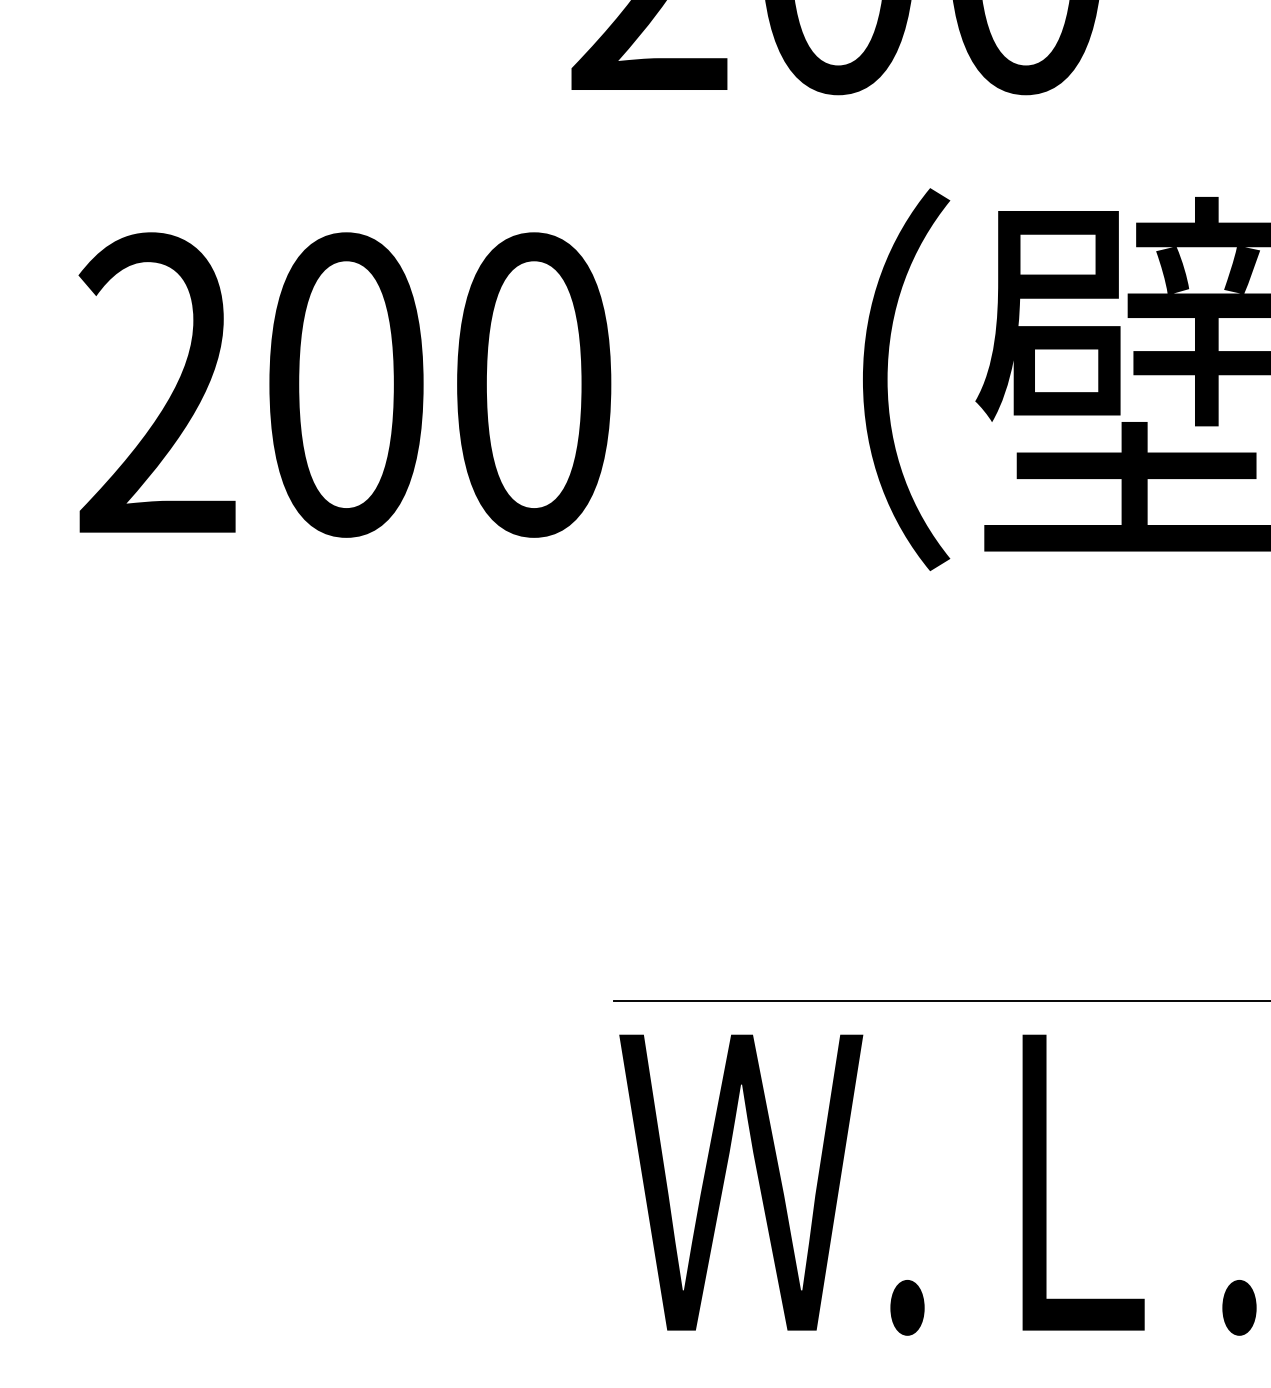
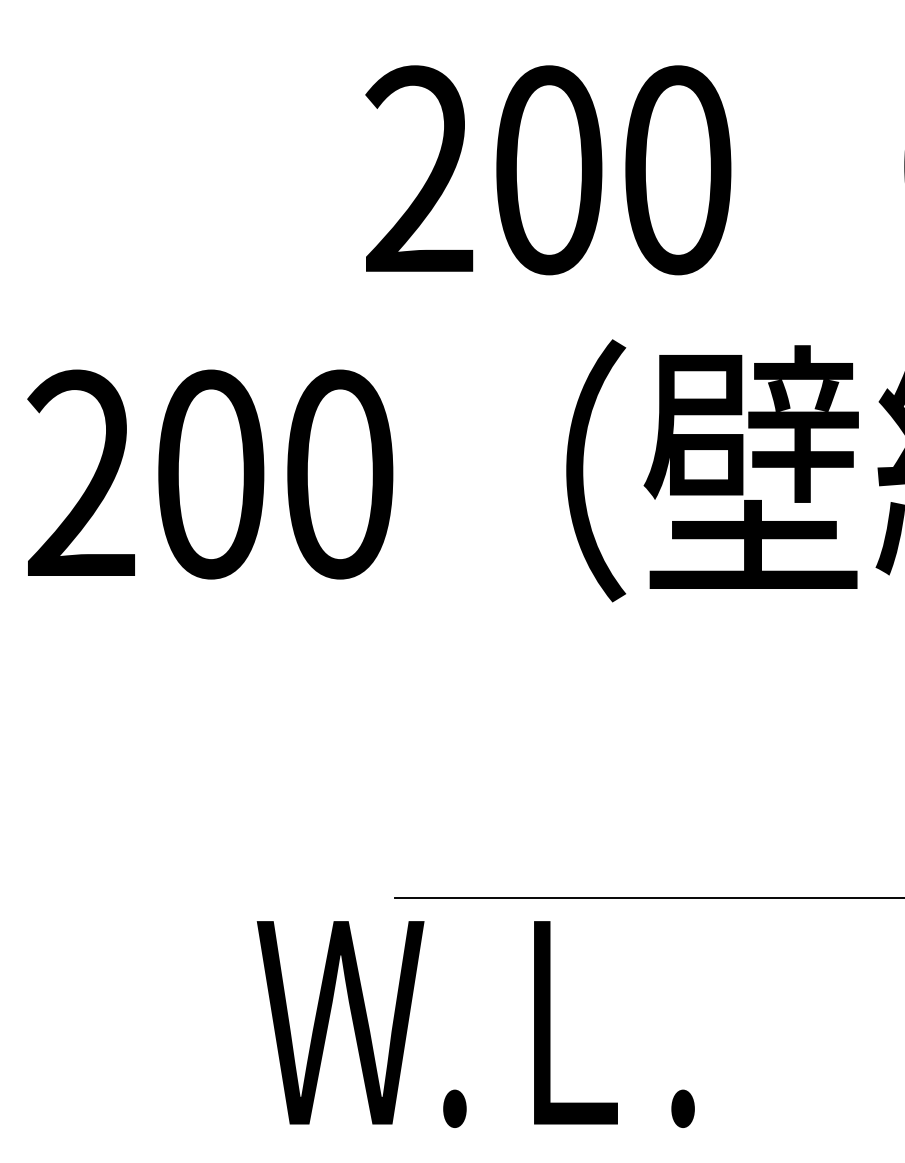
text: (937, 1185) -> (475, 1024), moved

